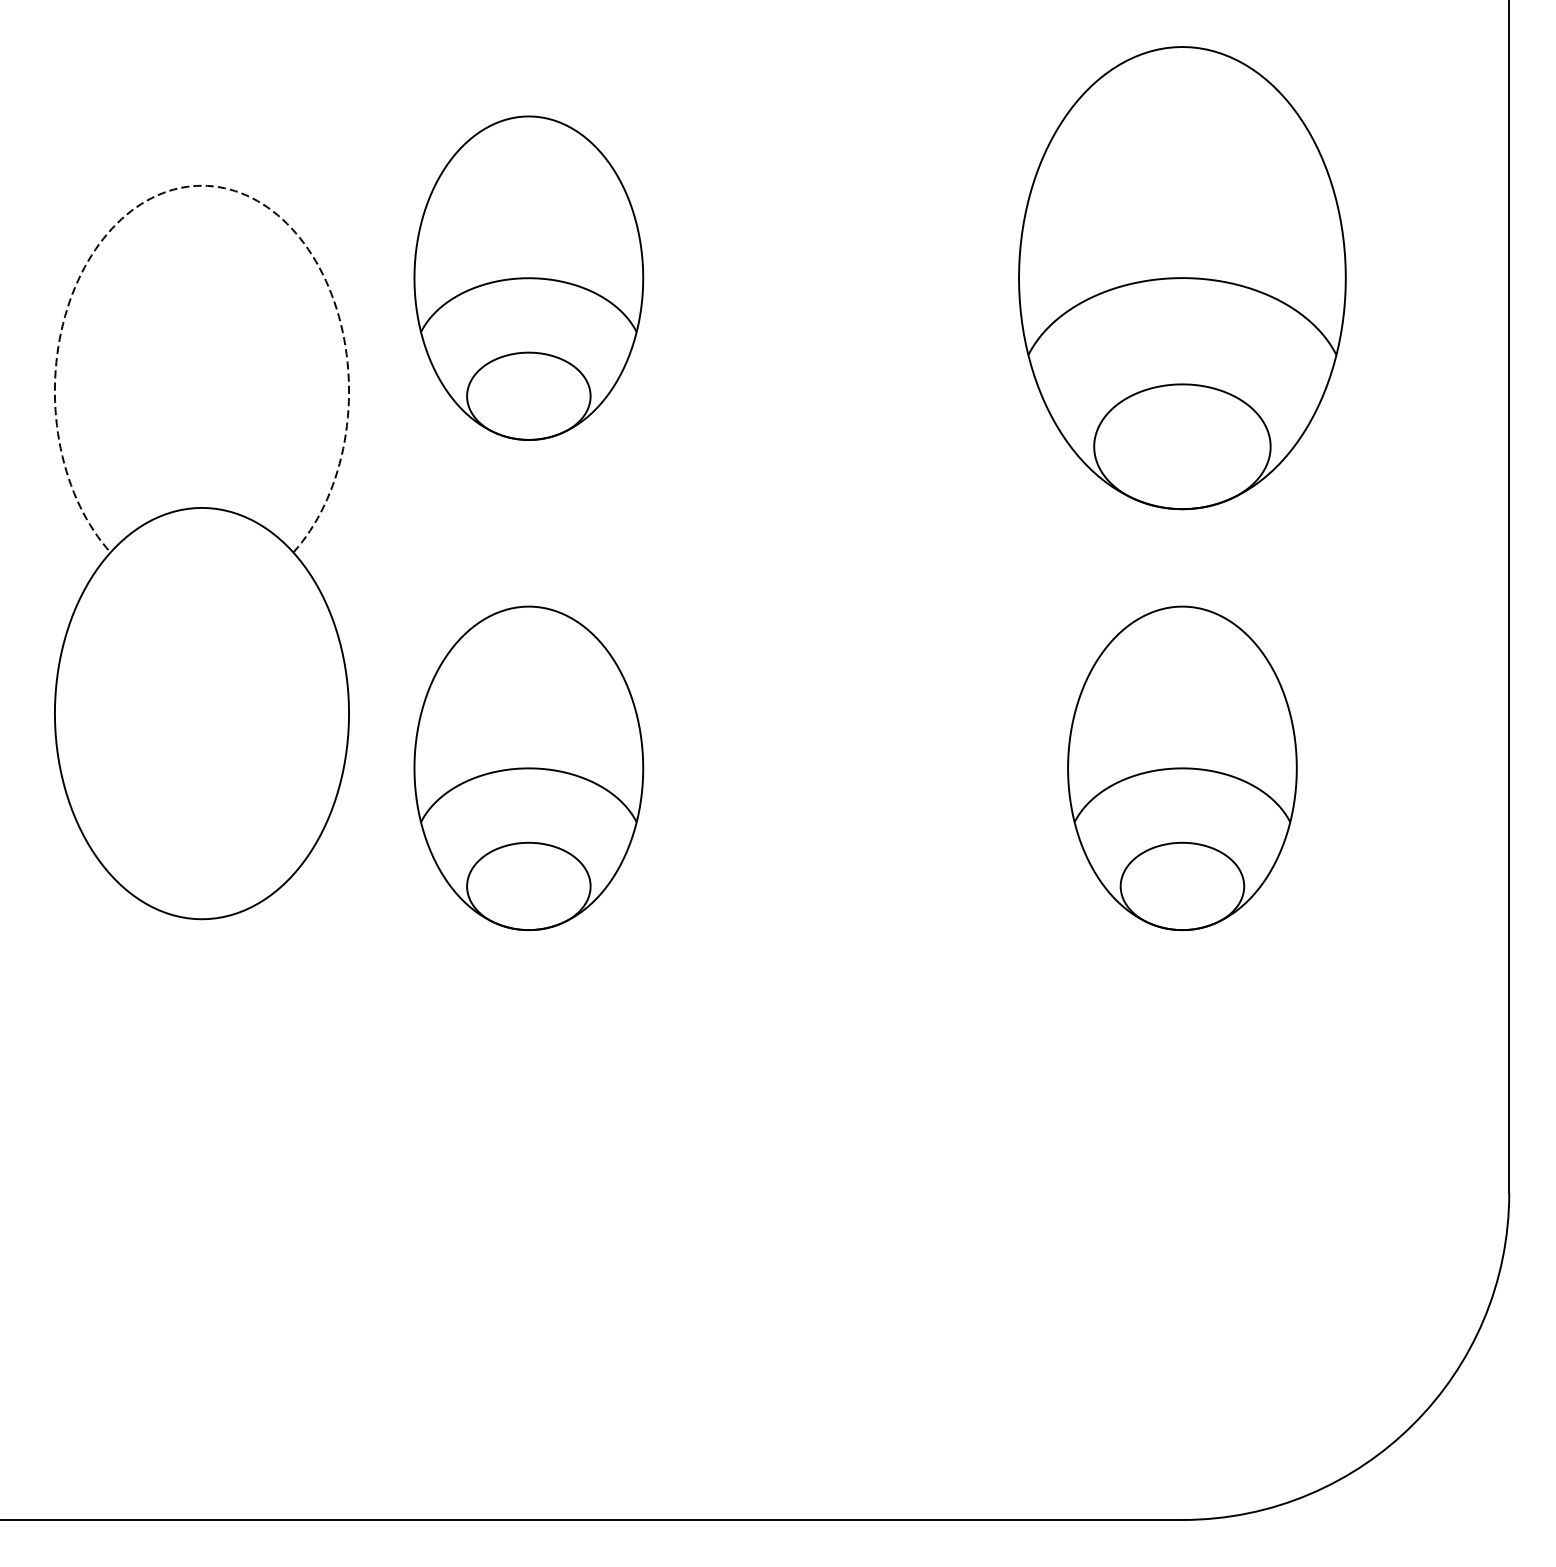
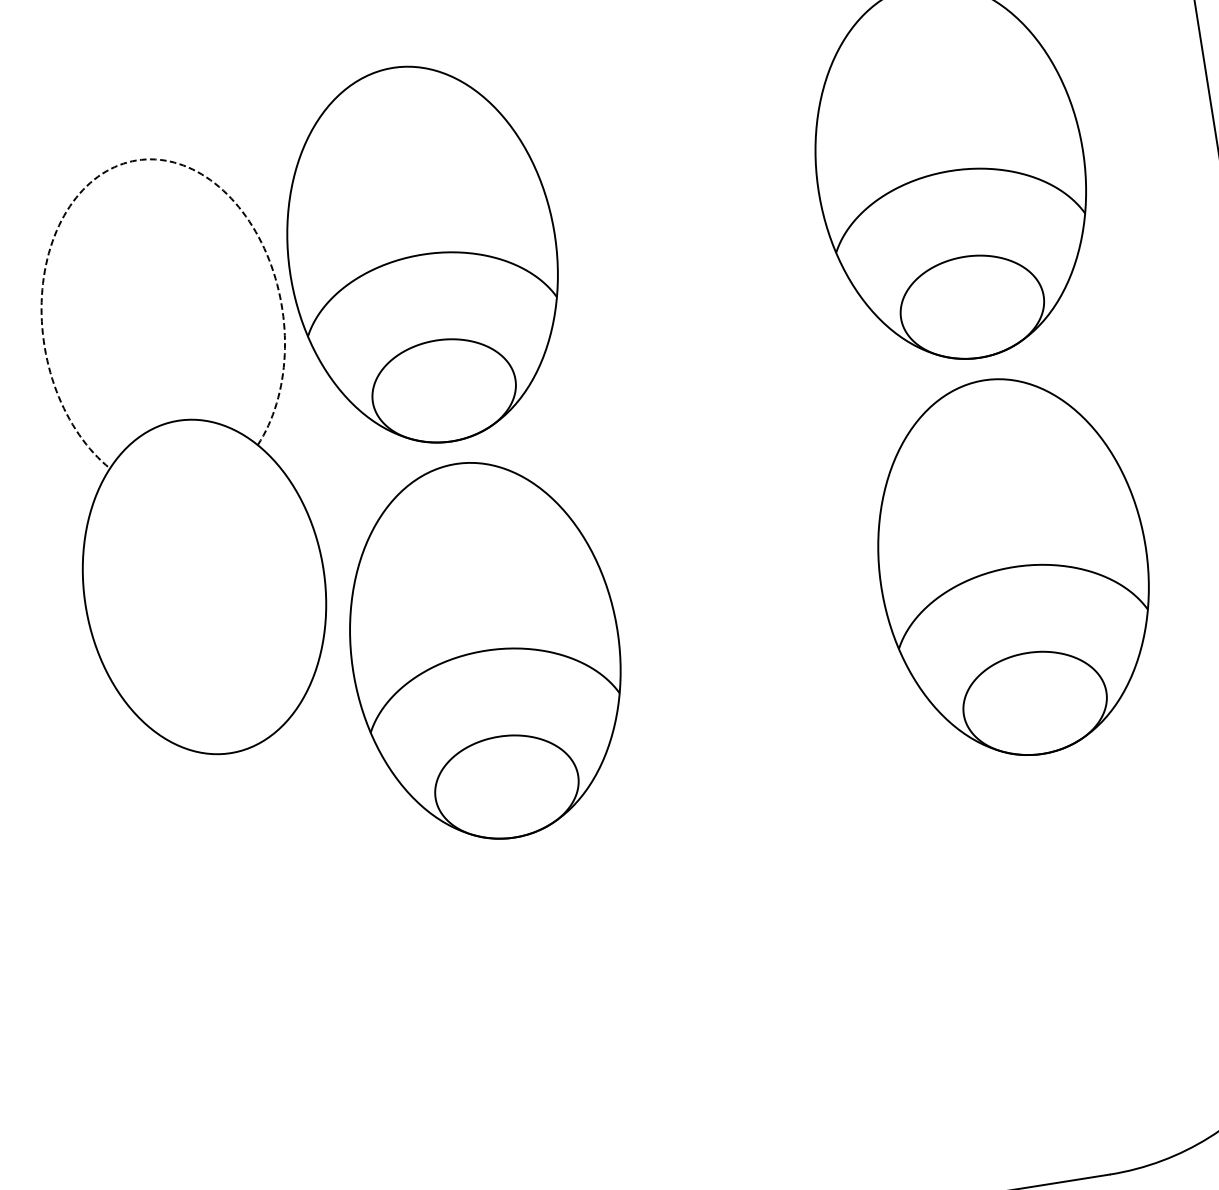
part: (528, 278) -> (422, 254), size x1.43
part: (201, 552) -> (183, 456), moved
part: (528, 768) -> (485, 650), size x1.43
part: (1182, 768) -> (1013, 567), size x1.43

